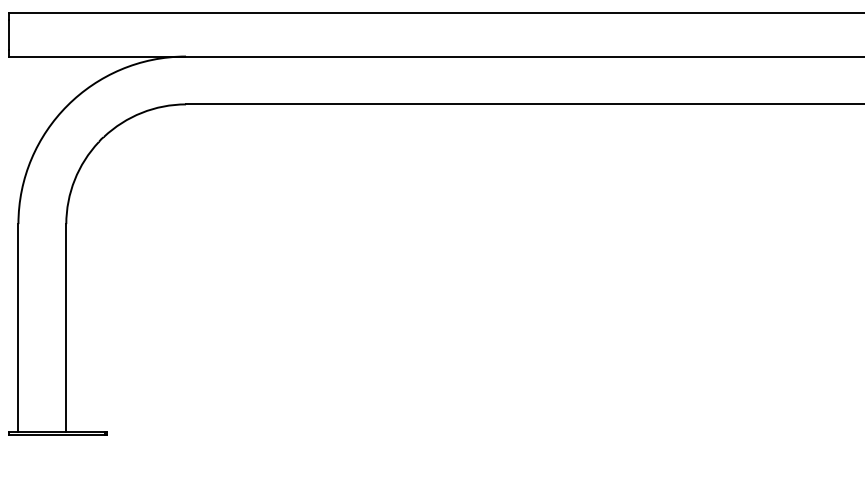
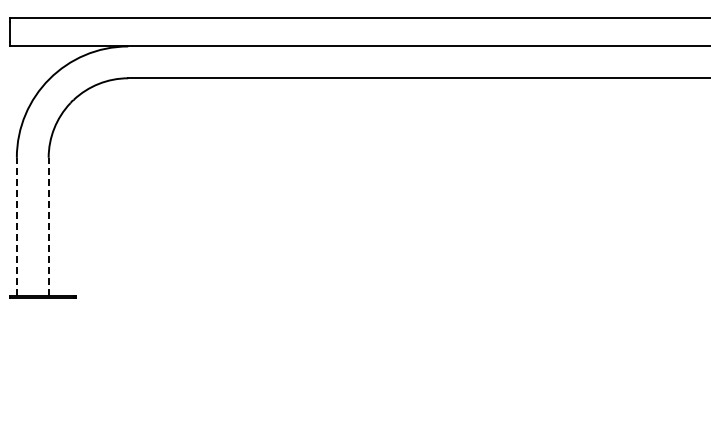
line: (17, 327) -> (16, 226), solid -> dashed
line: (66, 327) -> (48, 226), solid -> dashed

